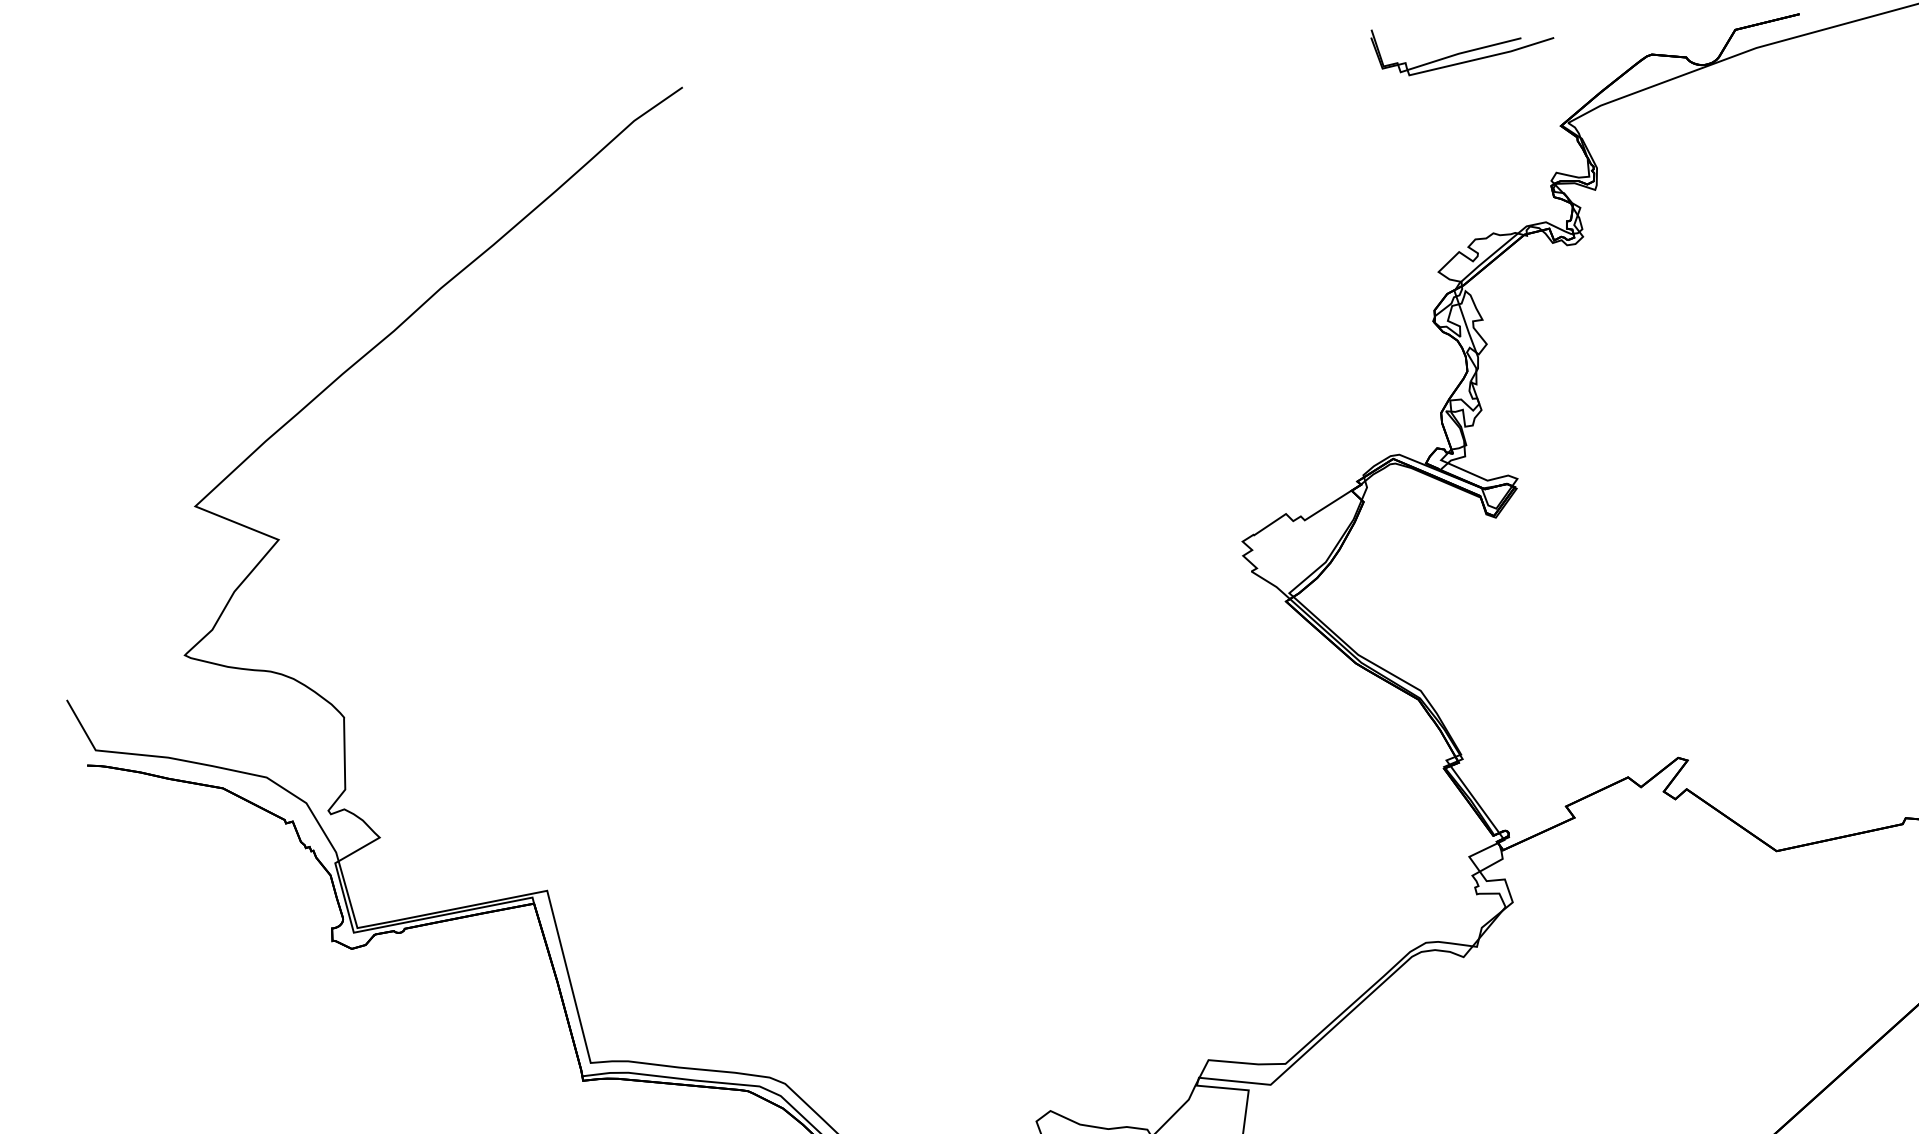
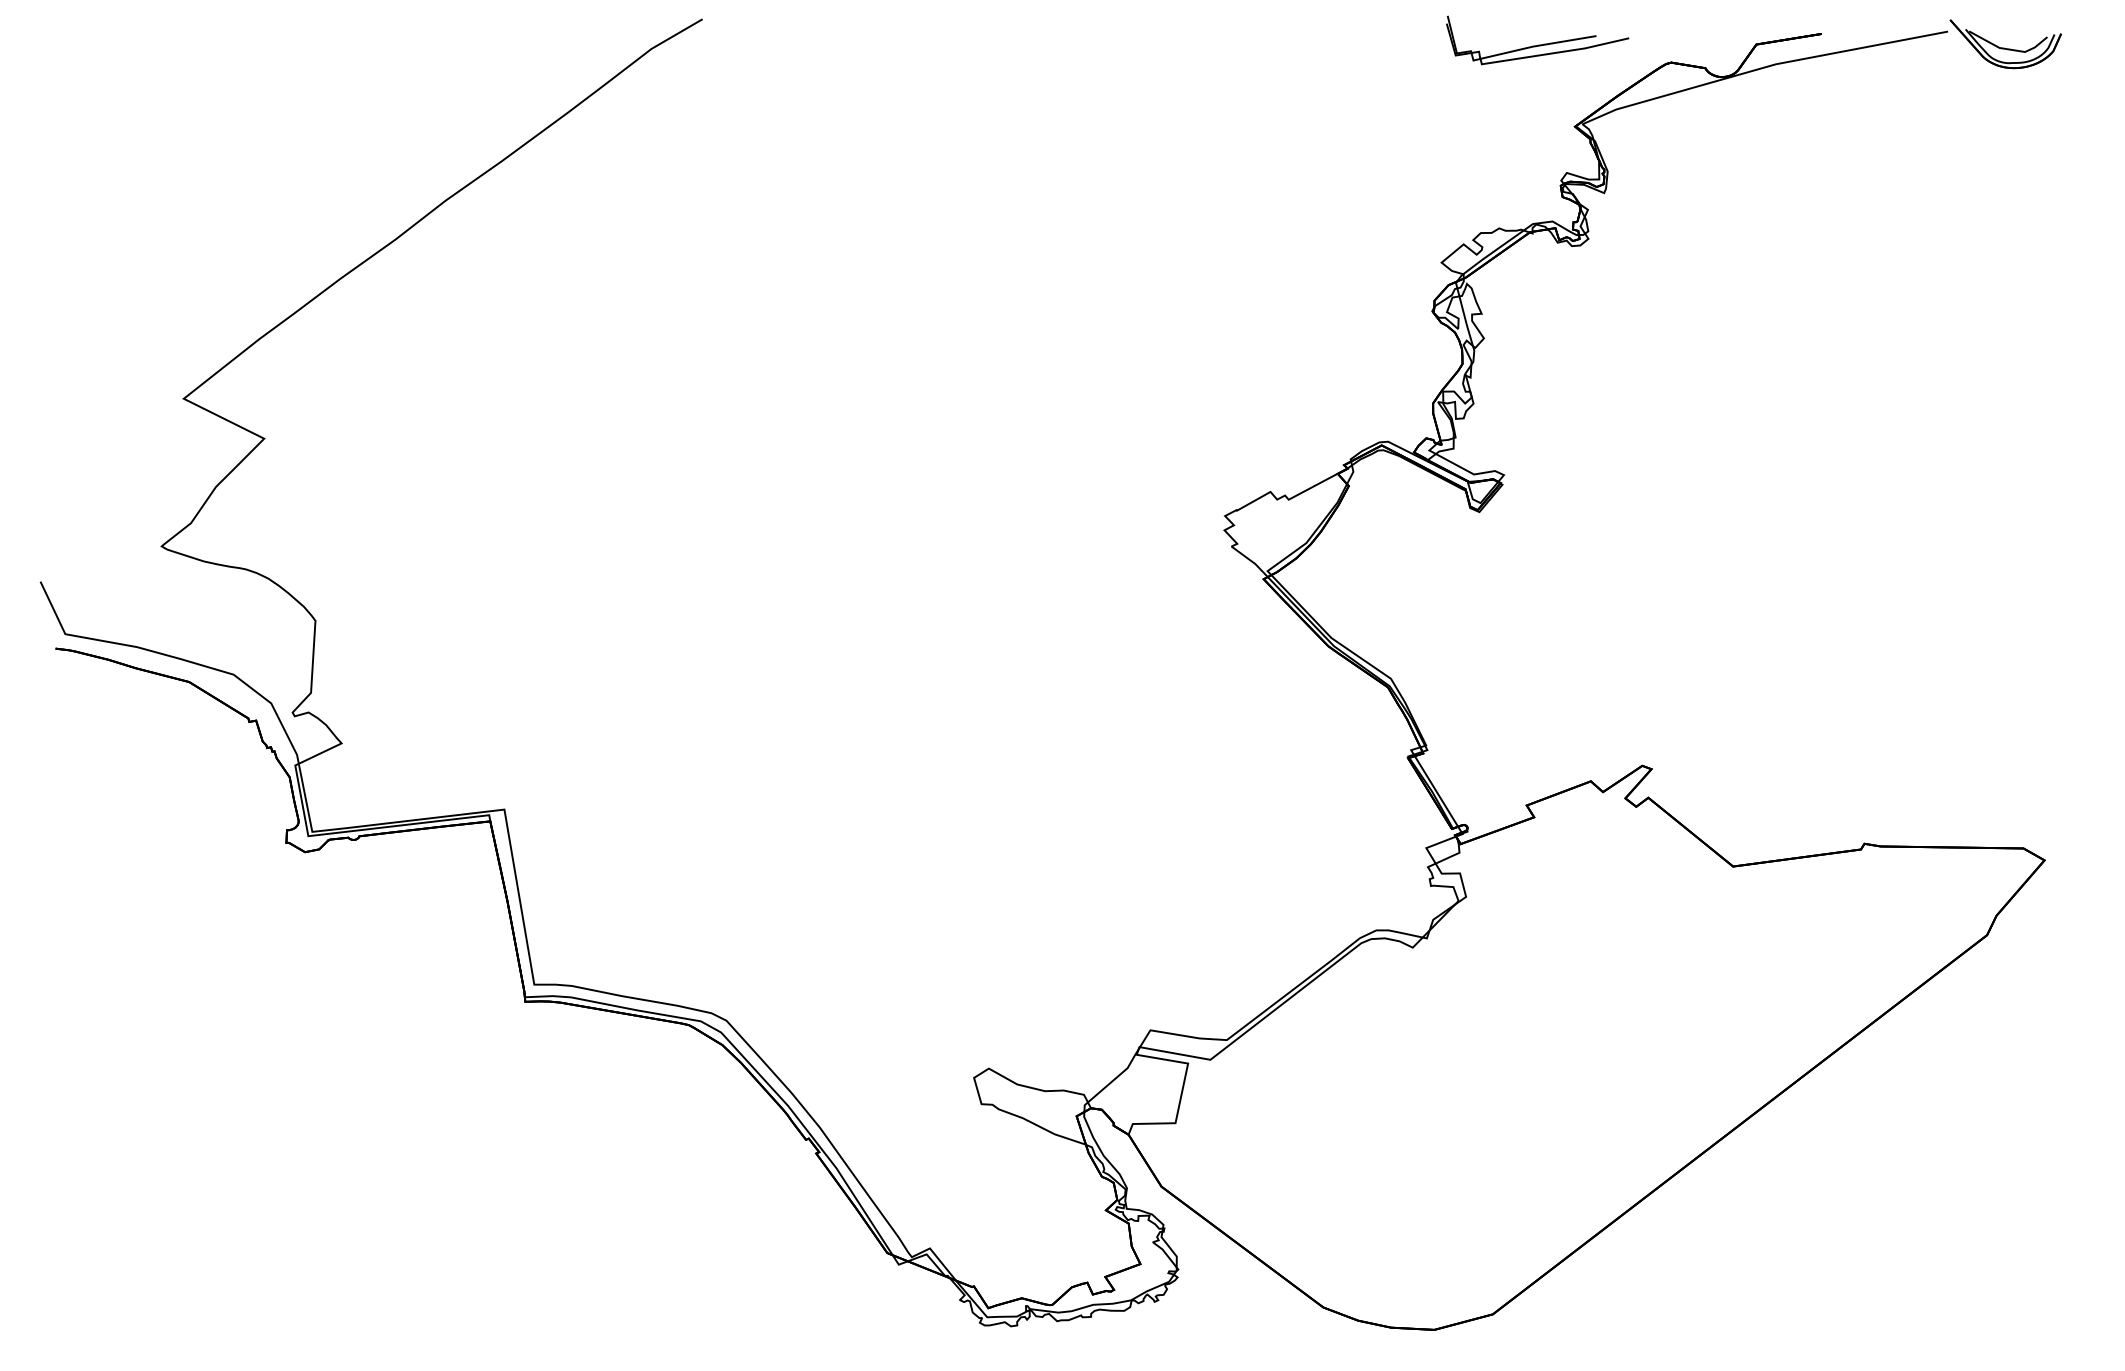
part: (1462, 47) -> (1537, 40), moved

